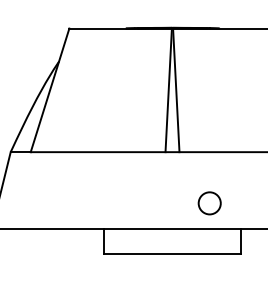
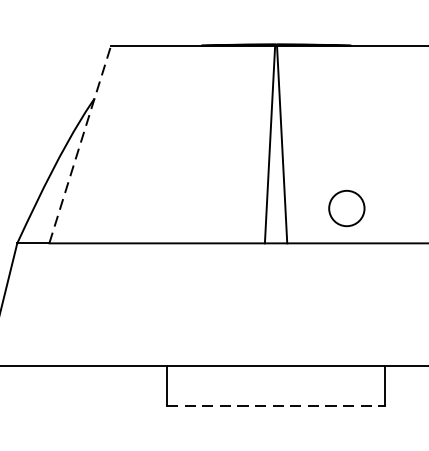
line: (50, 90) -> (80, 144), solid -> dashed
circle: (209, 203) -> (346, 208), moved
line: (172, 254) -> (276, 407), solid -> dashed

